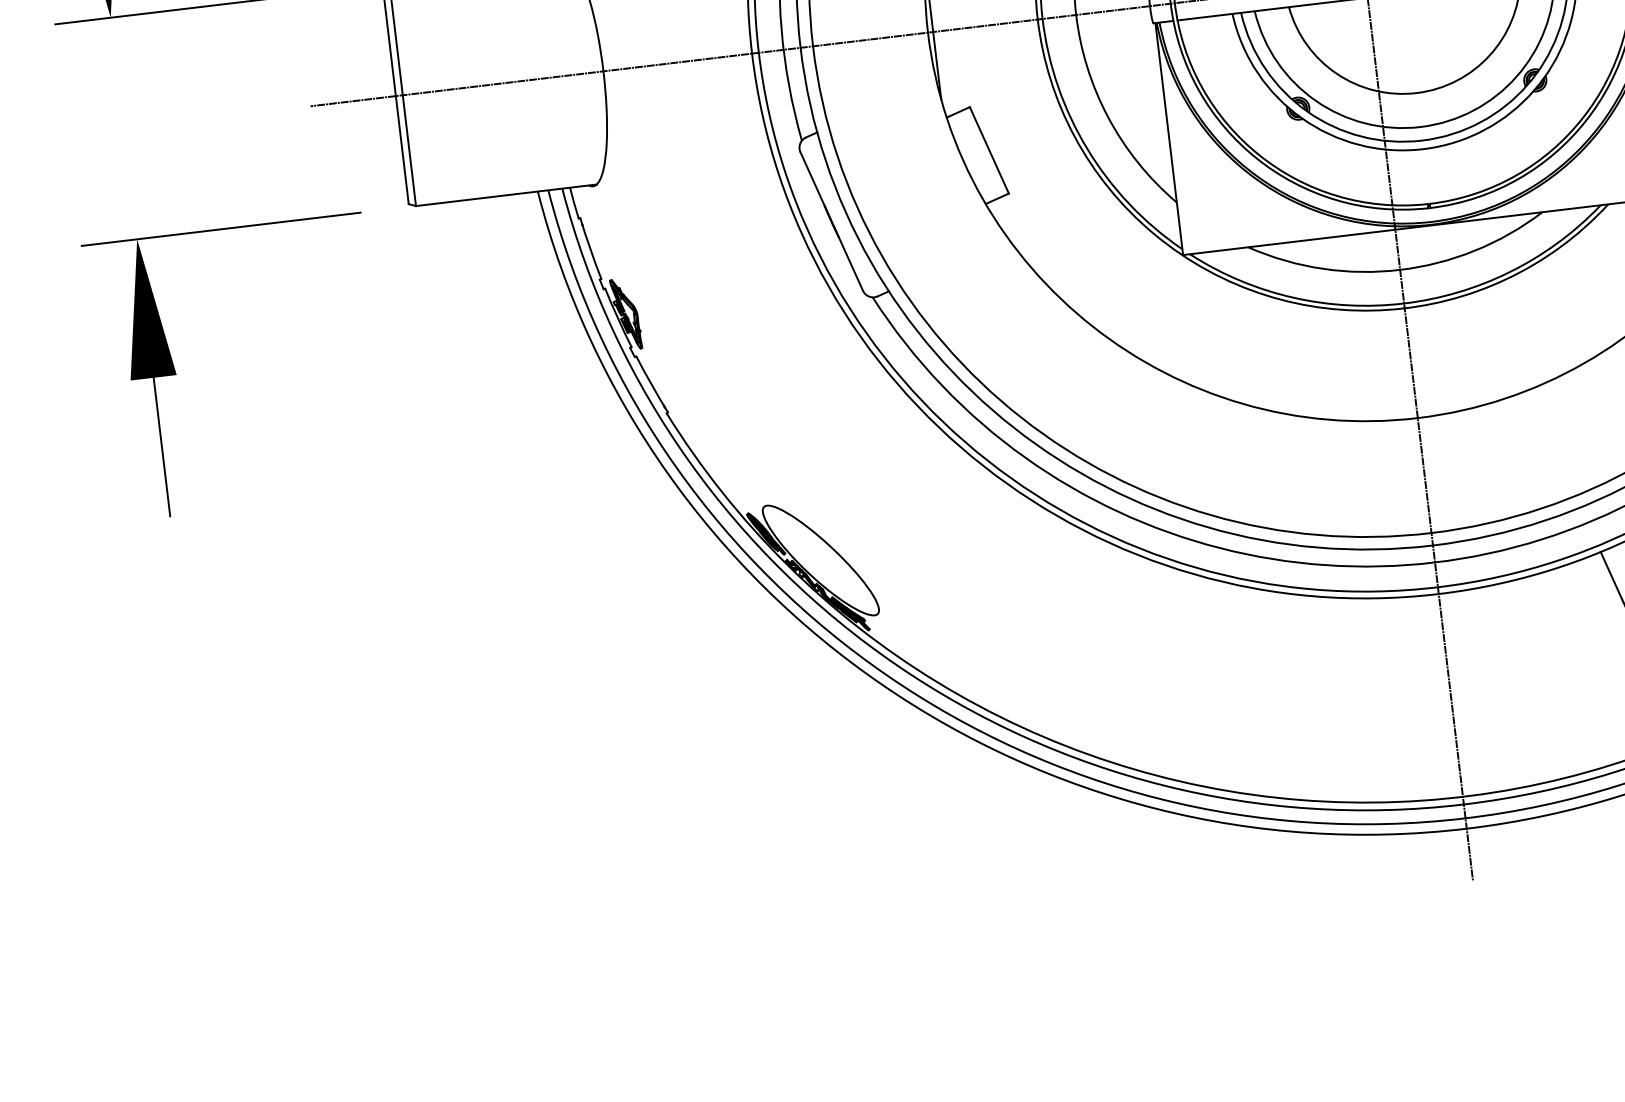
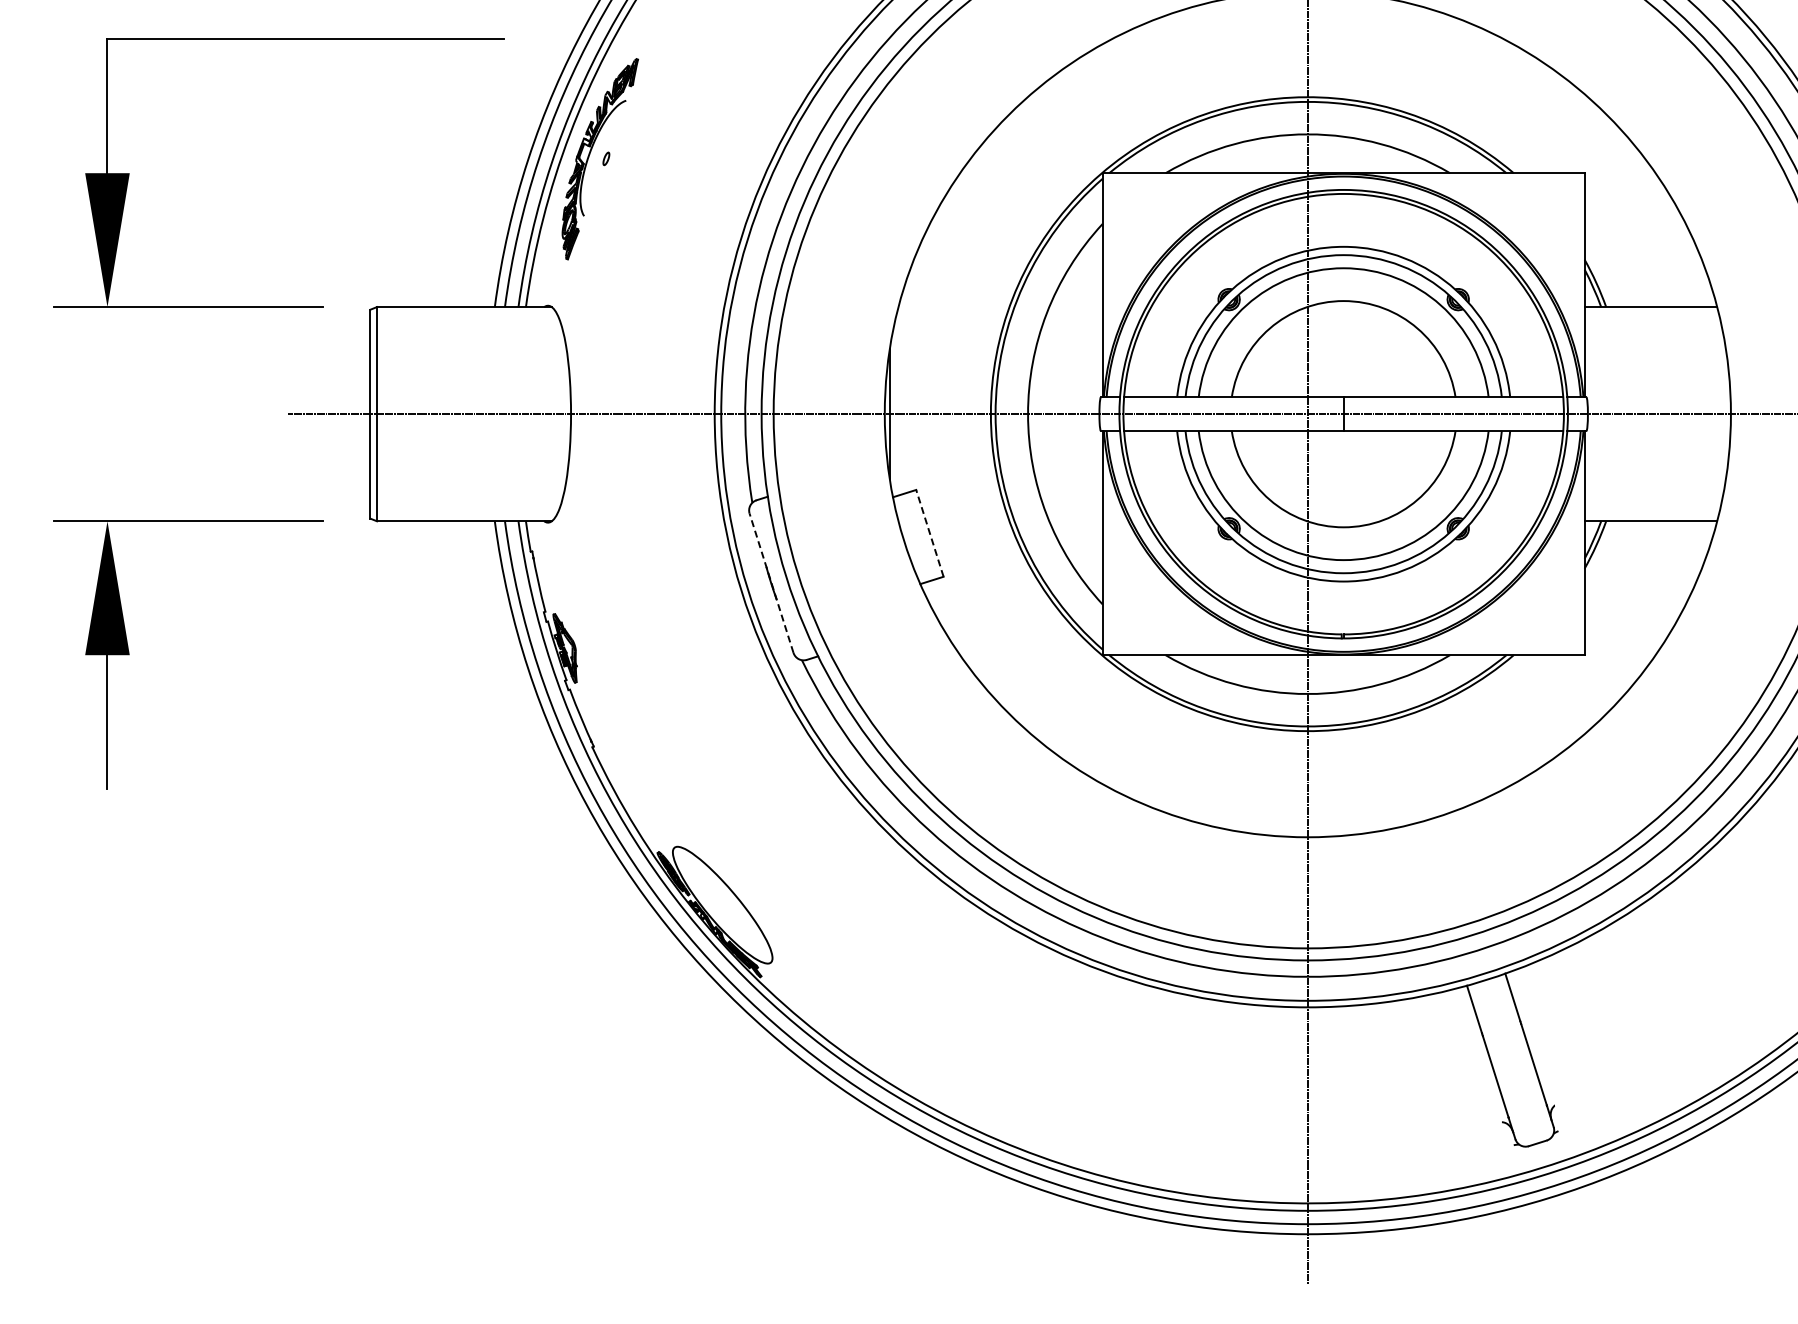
line: (988, 150) -> (929, 533), solid -> dashed
line: (831, 221) -> (771, 583), solid -> dashed

